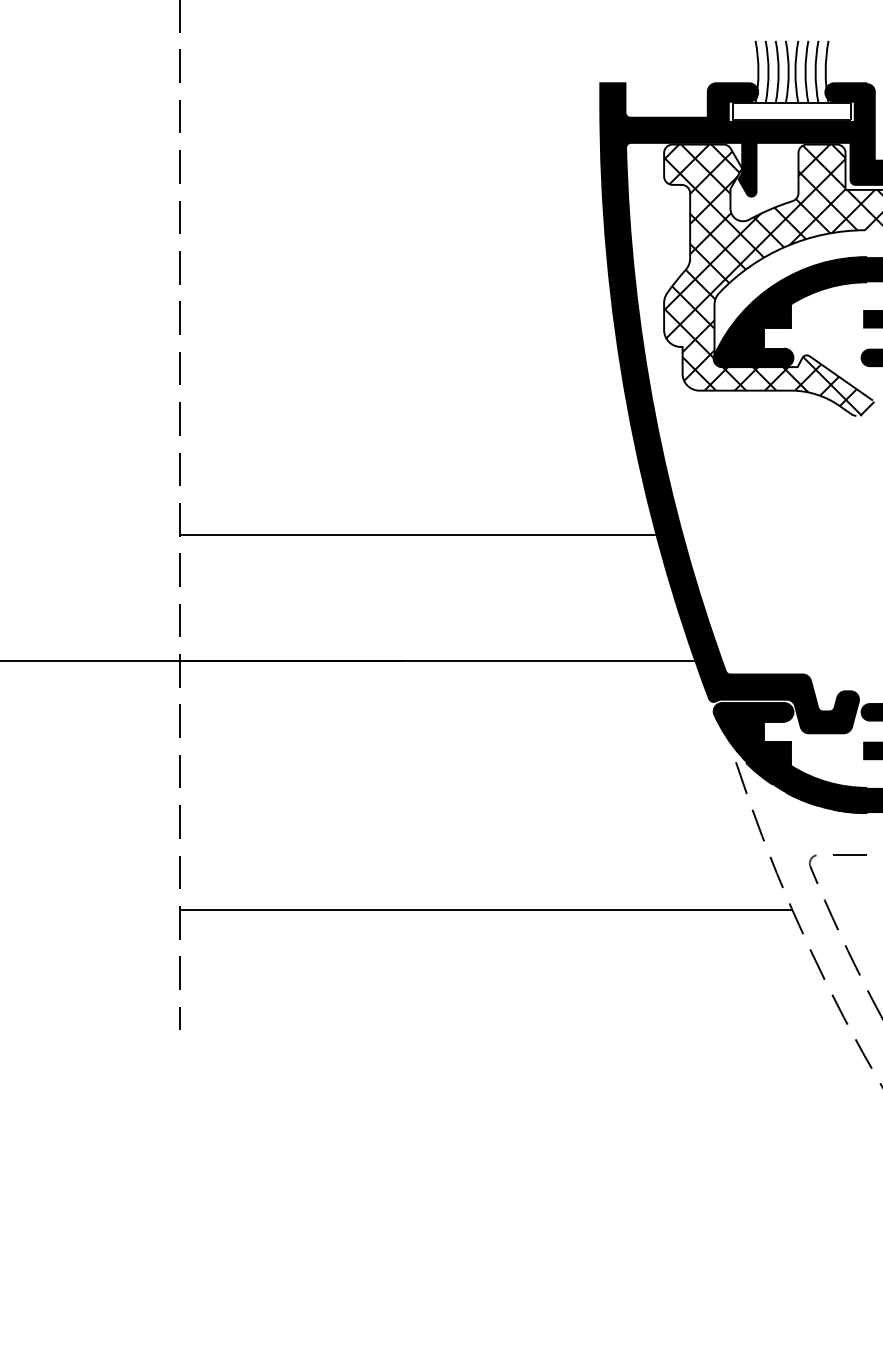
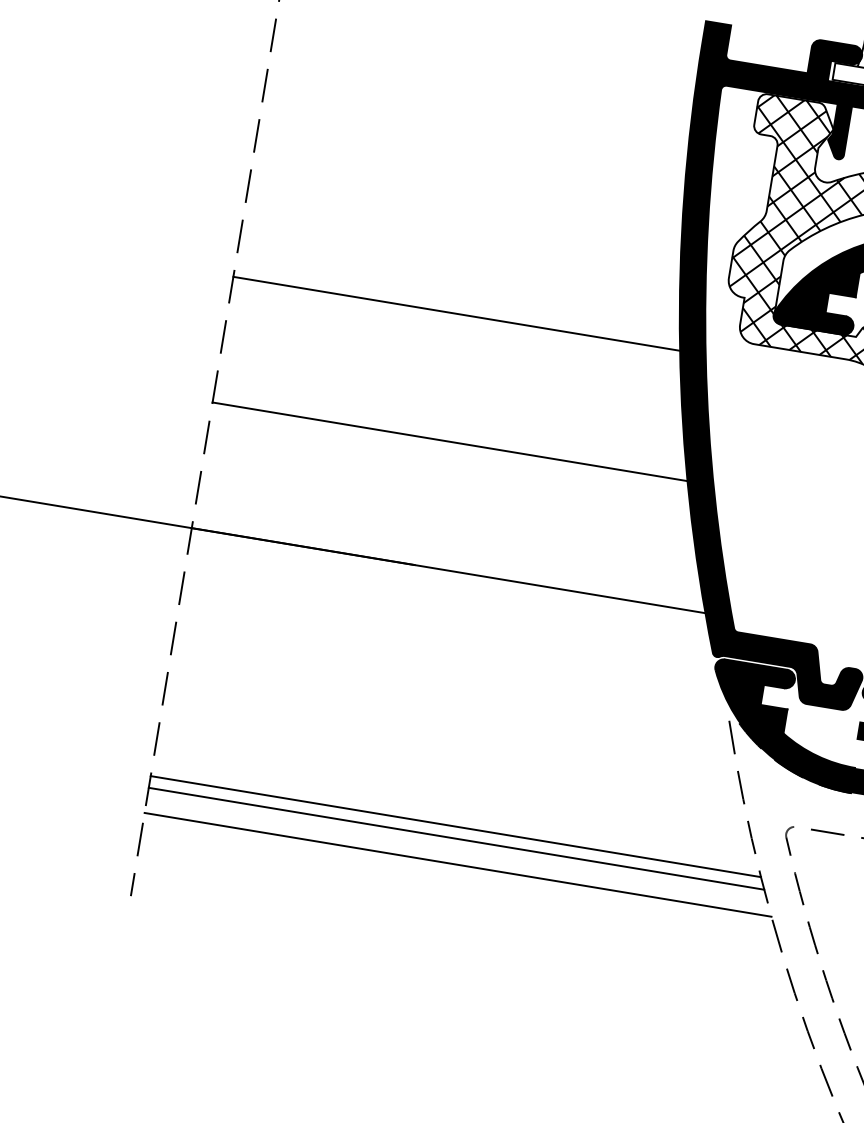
line: (404, 409) -> (456, 314), added
line: (488, 921) -> (456, 838), added
line: (494, 946) -> (457, 864), added

